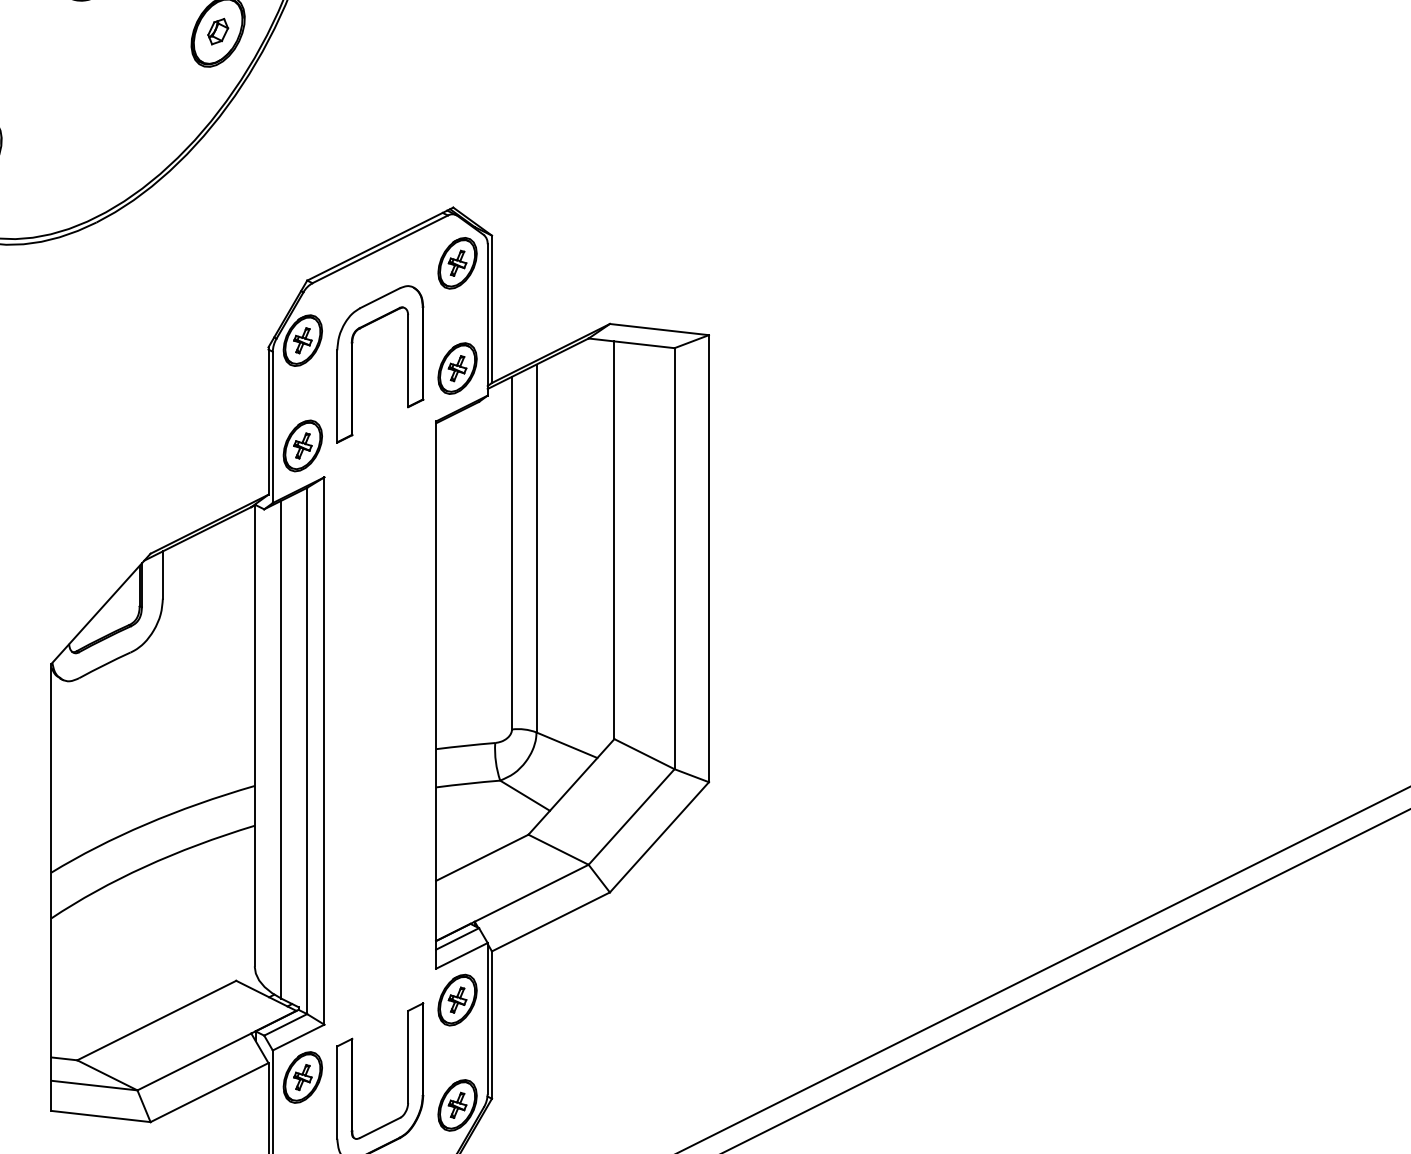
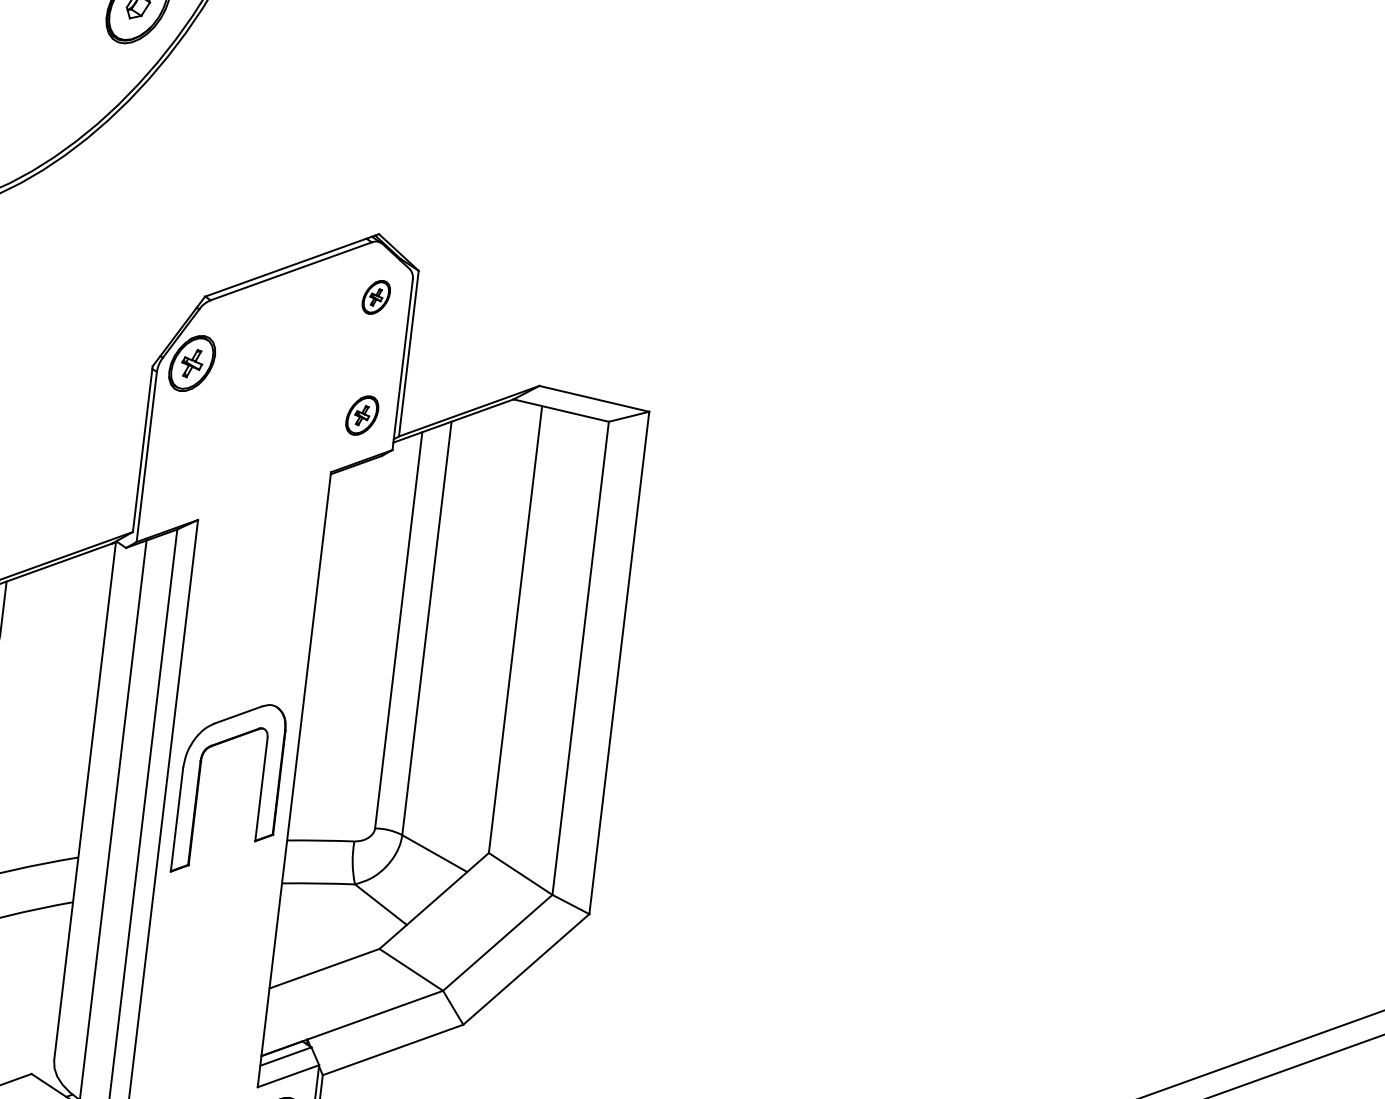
part: (457, 263) -> (376, 297), size x0.6
part: (407, 364) -> (260, 793), moved
part: (457, 368) -> (362, 415), size x0.7
part: (302, 445) -> (177, 481), removed

